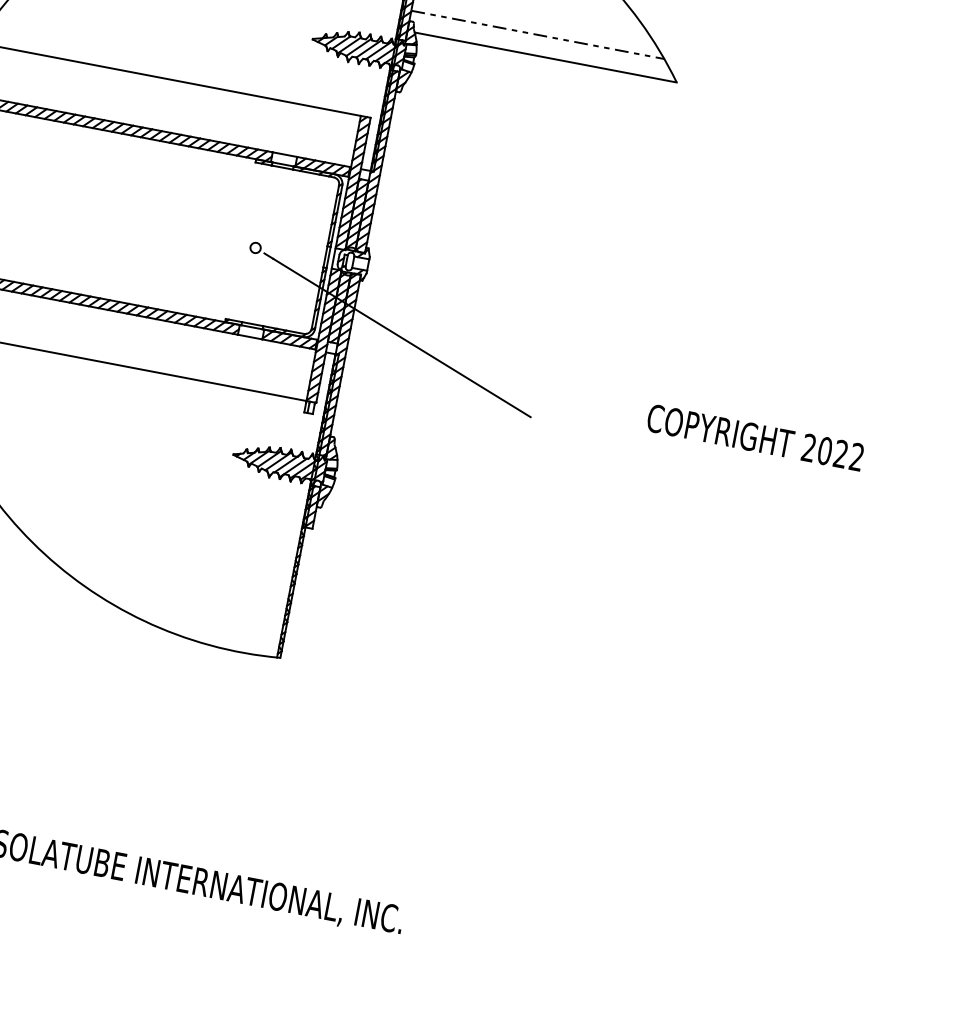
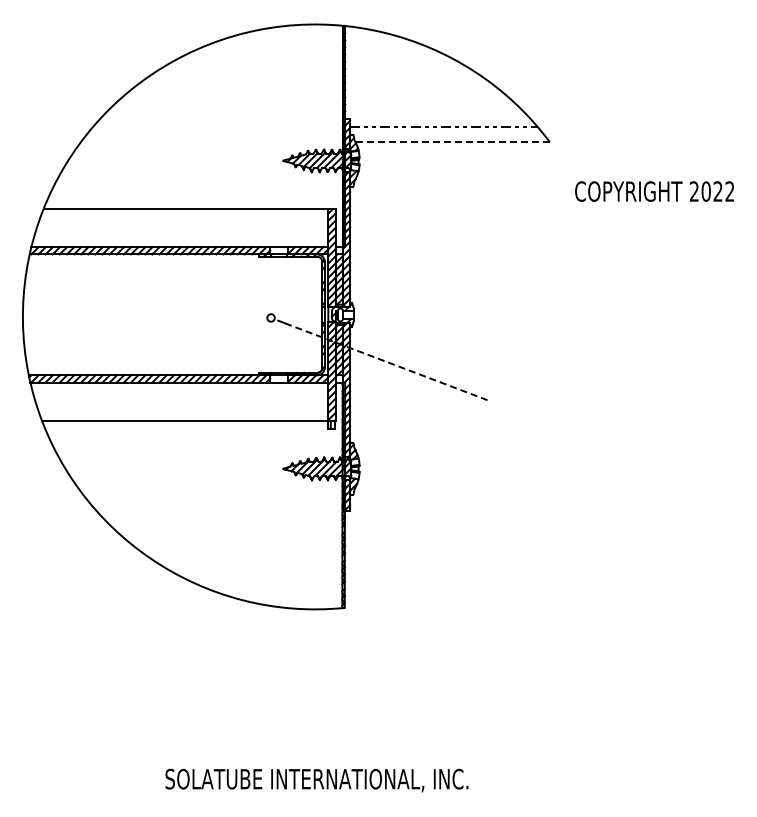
line: (546, 58) -> (453, 142), solid -> dashed
line: (402, 338) -> (388, 362), solid -> dashed
text: (755, 437) -> (654, 191), moved

